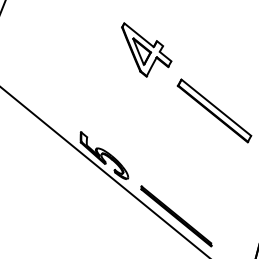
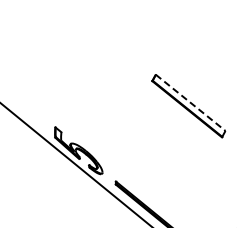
part: (146, 49) -> (120, 44), removed
line: (216, 107) -> (190, 102), solid -> dashed

